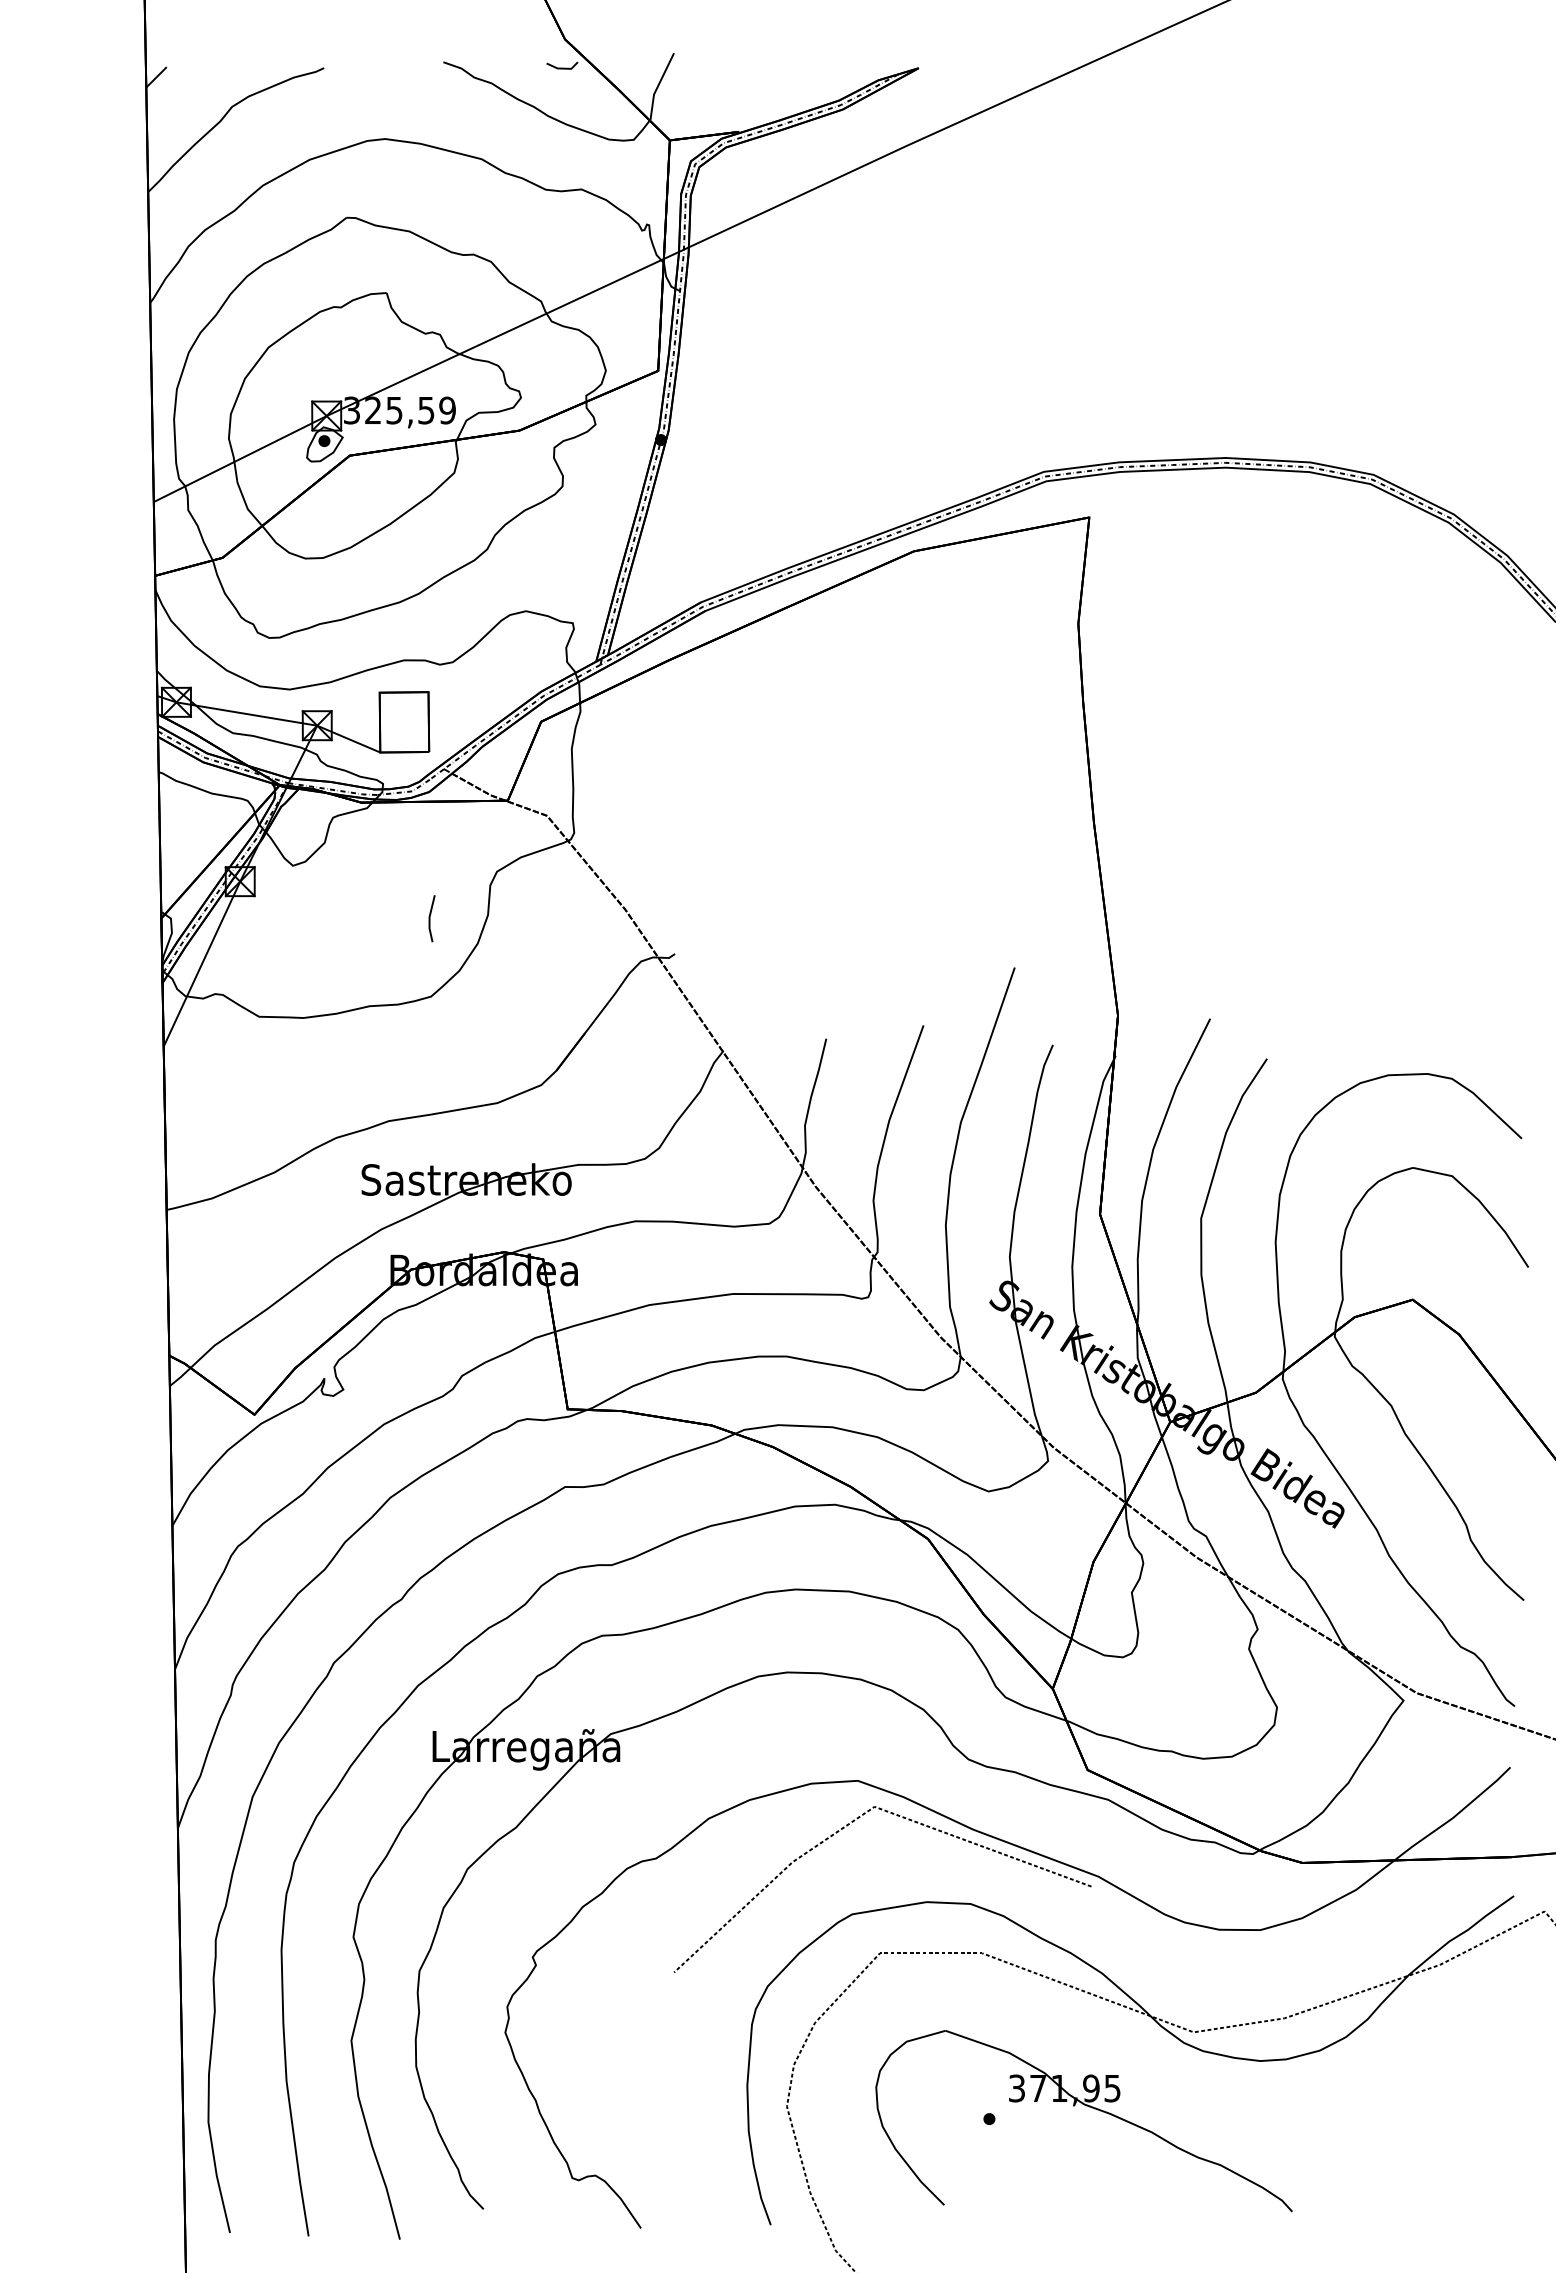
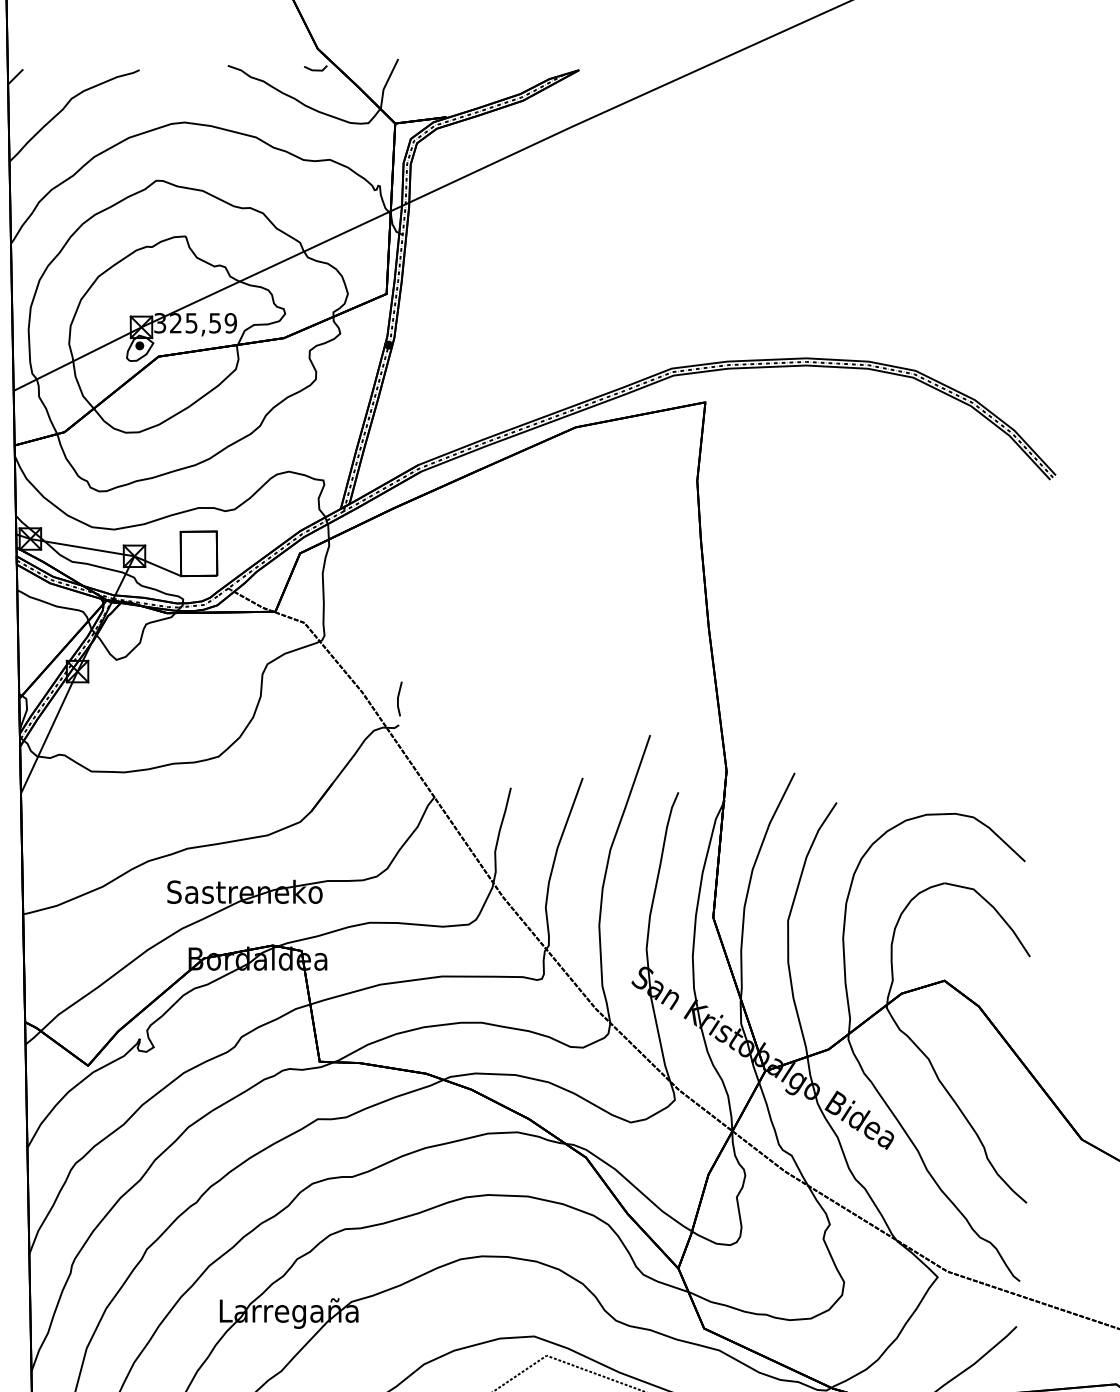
line: (430, 918) -> (398, 698), moved

